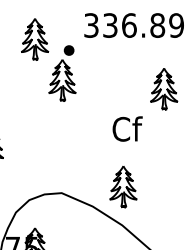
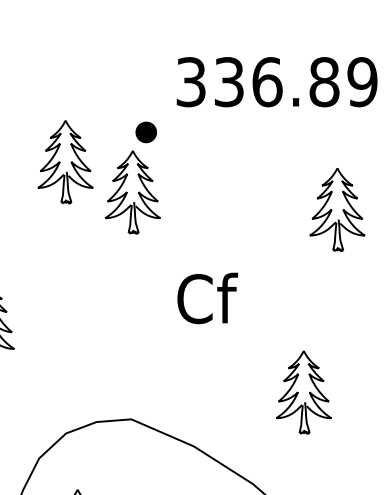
part: (35, 39) -> (66, 162), moved
text: (127, 128) -> (207, 297), moved
part: (123, 187) -> (303, 393), moved

